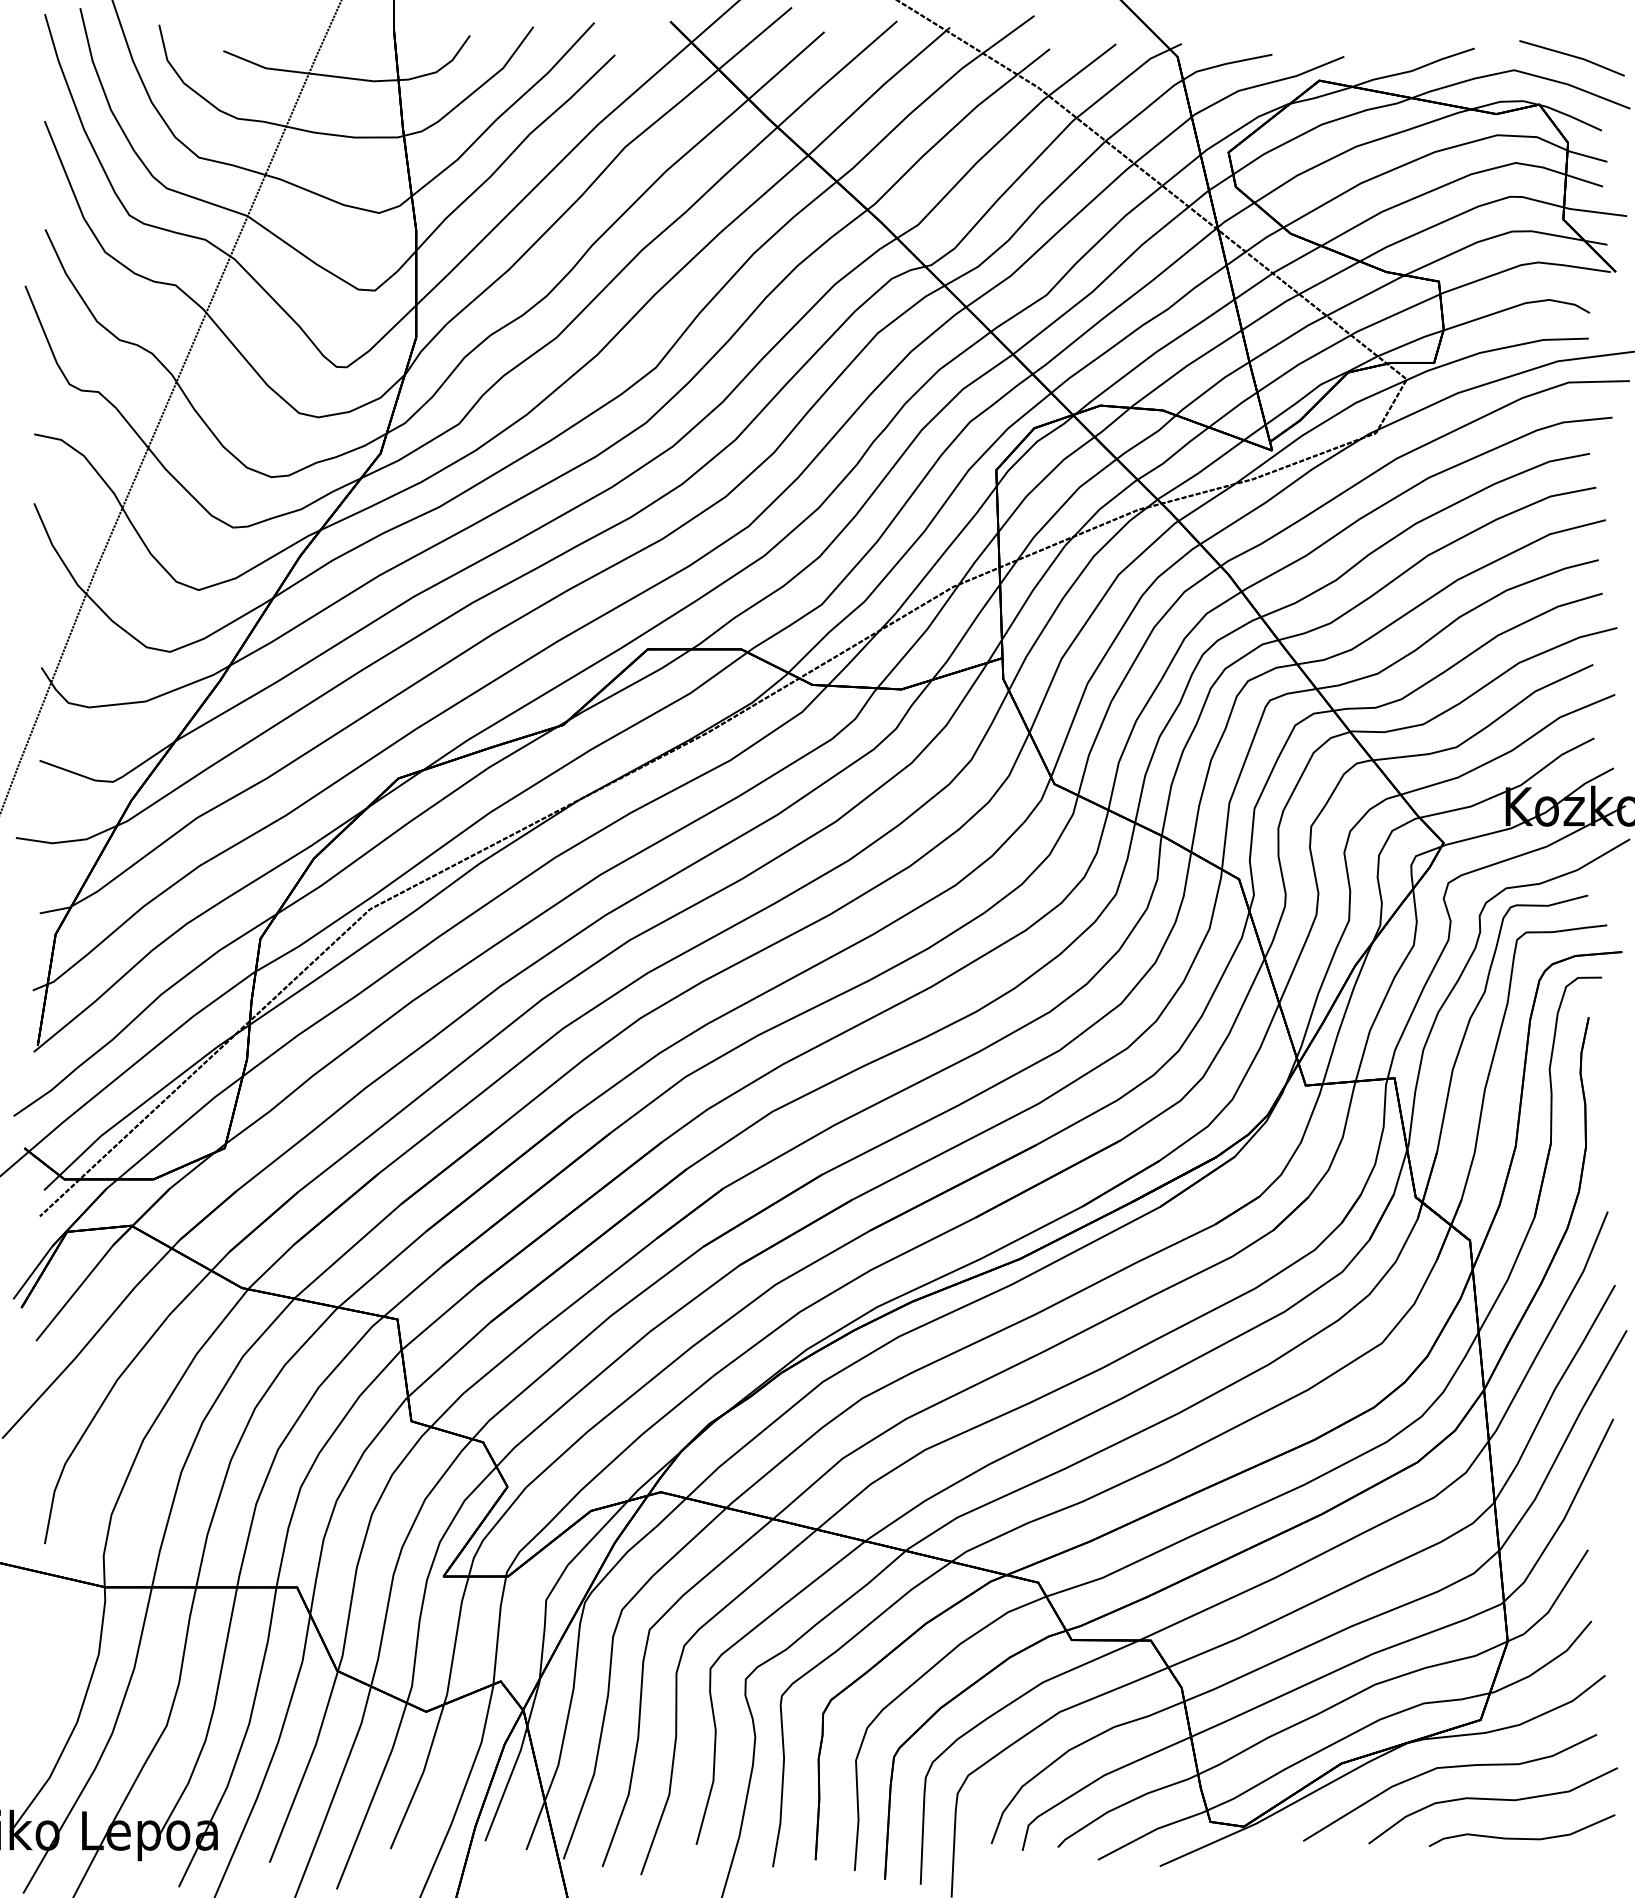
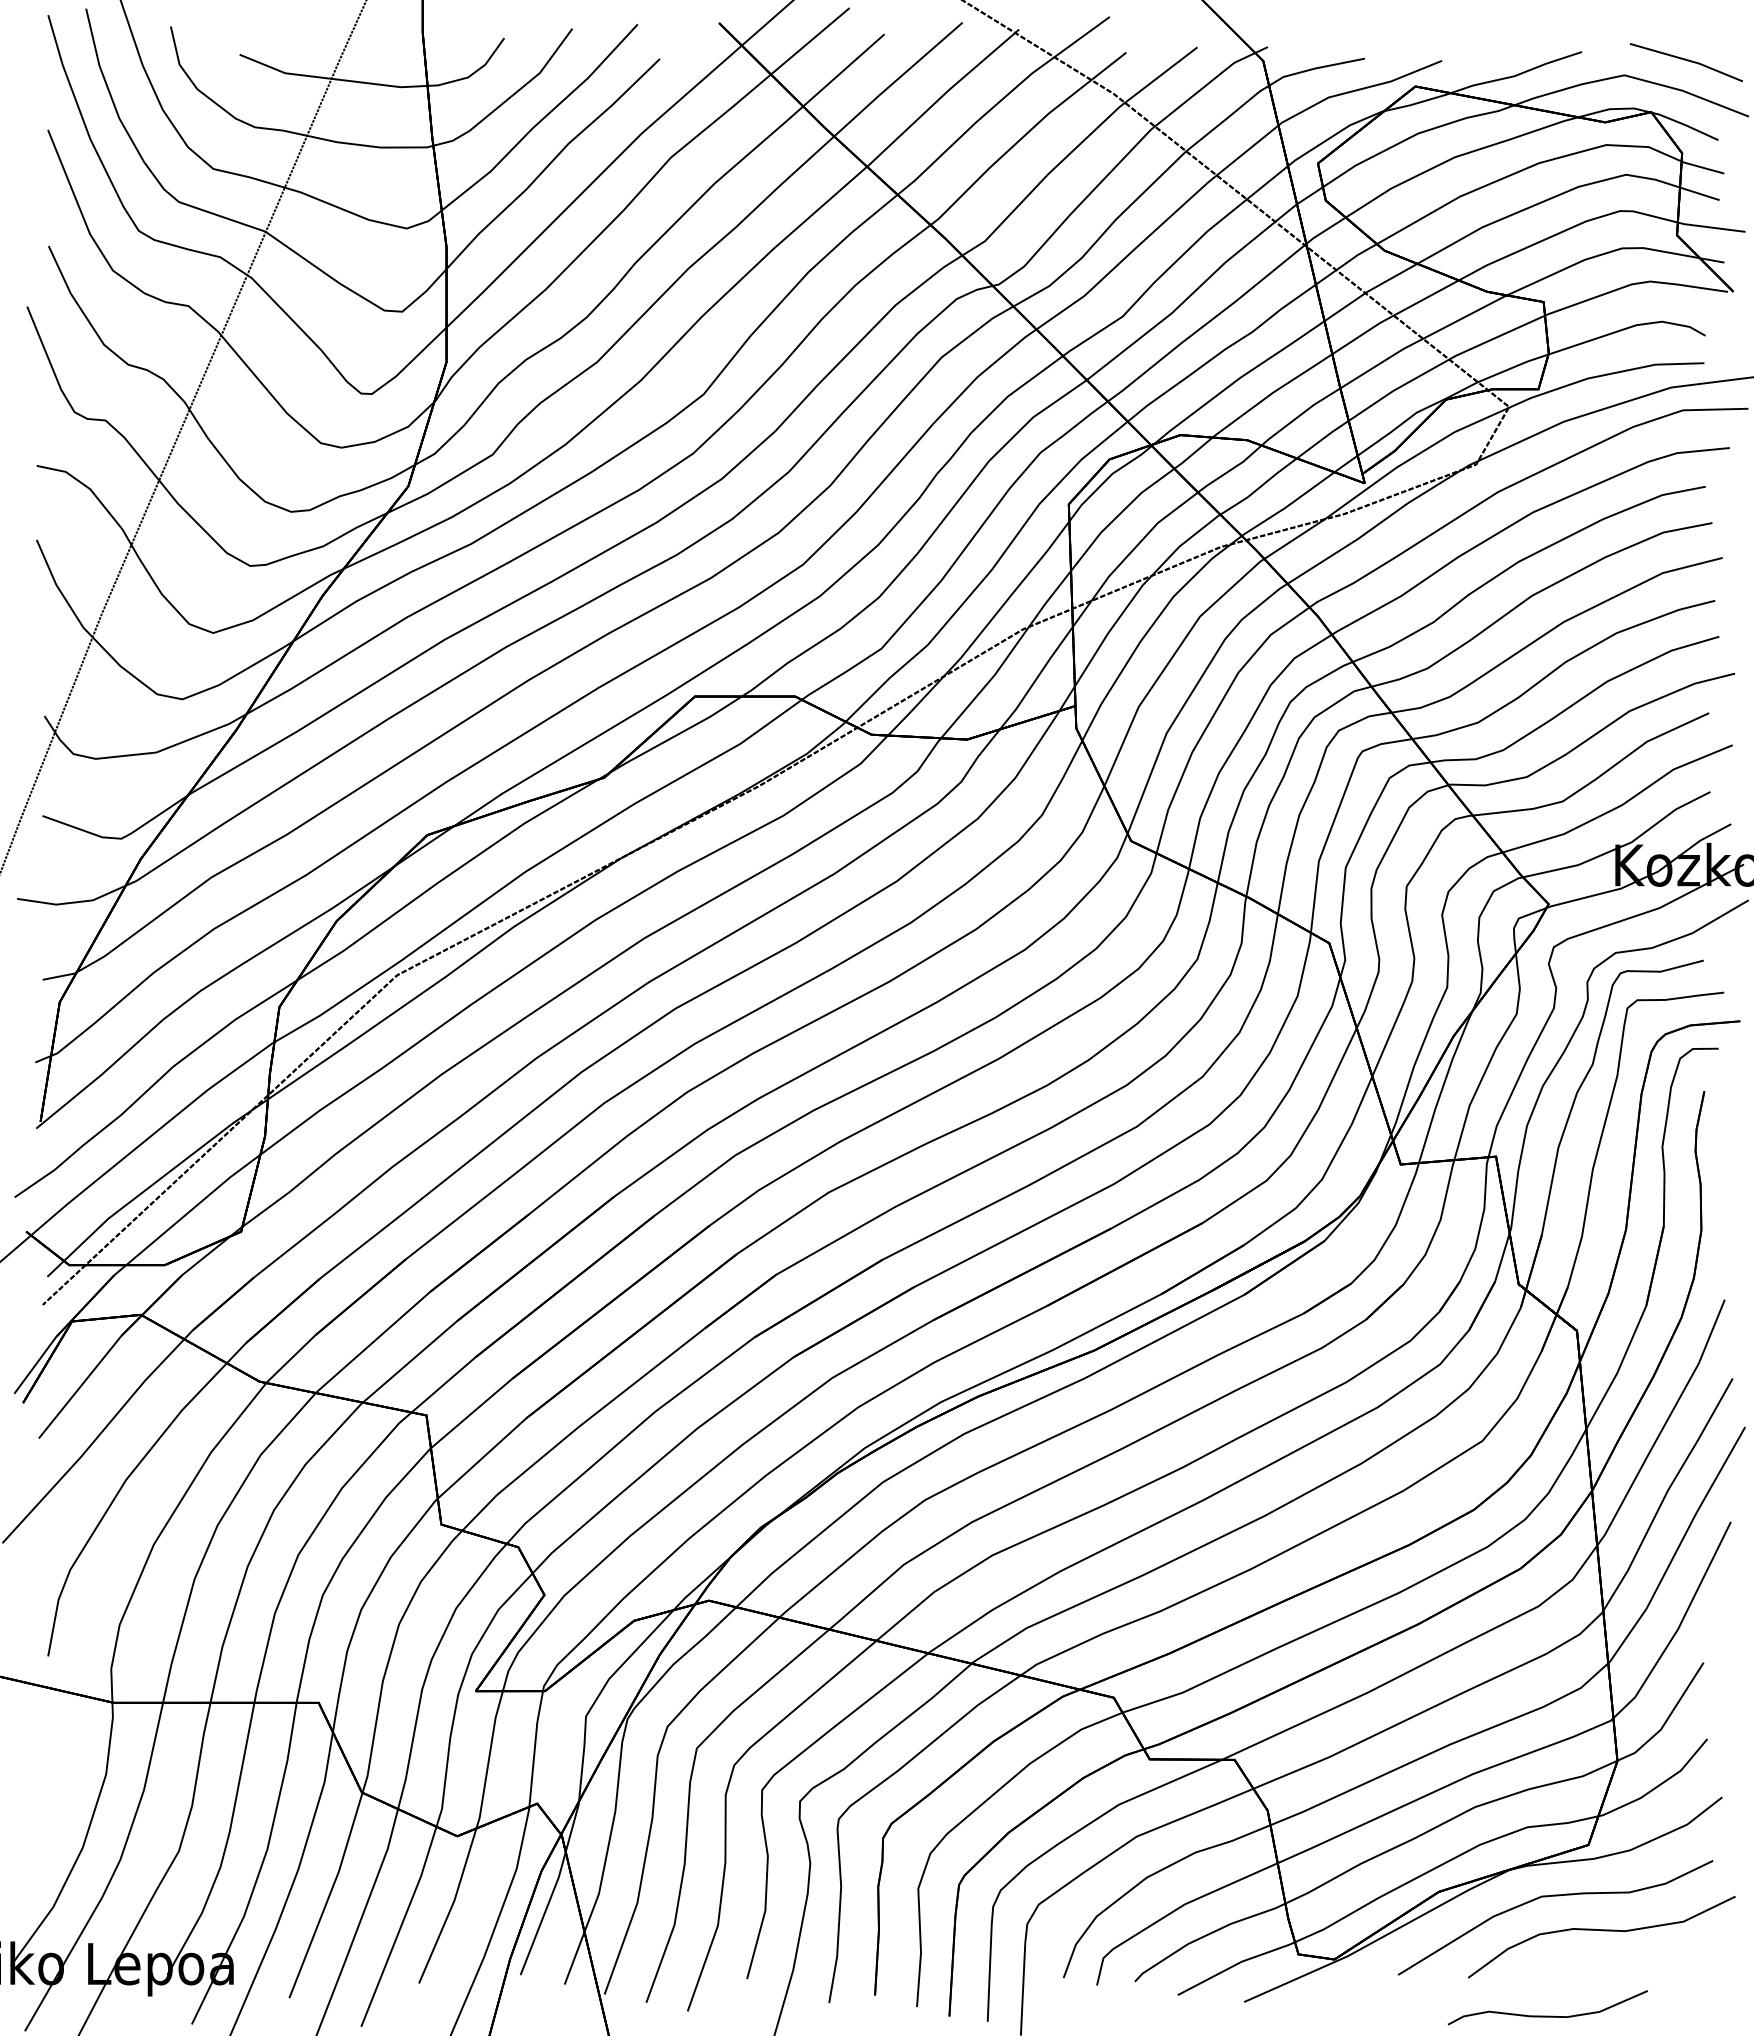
part: (1521, 1837) -> (1547, 2015), moved

